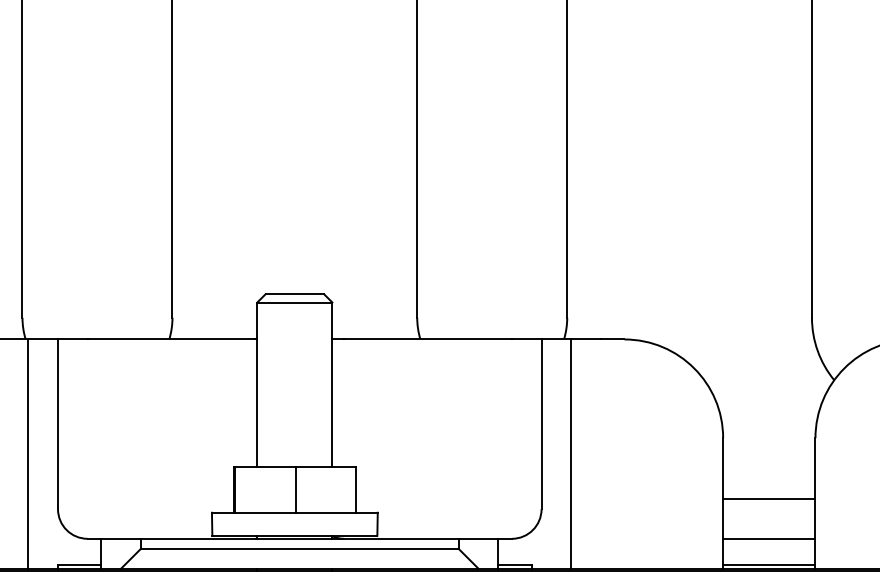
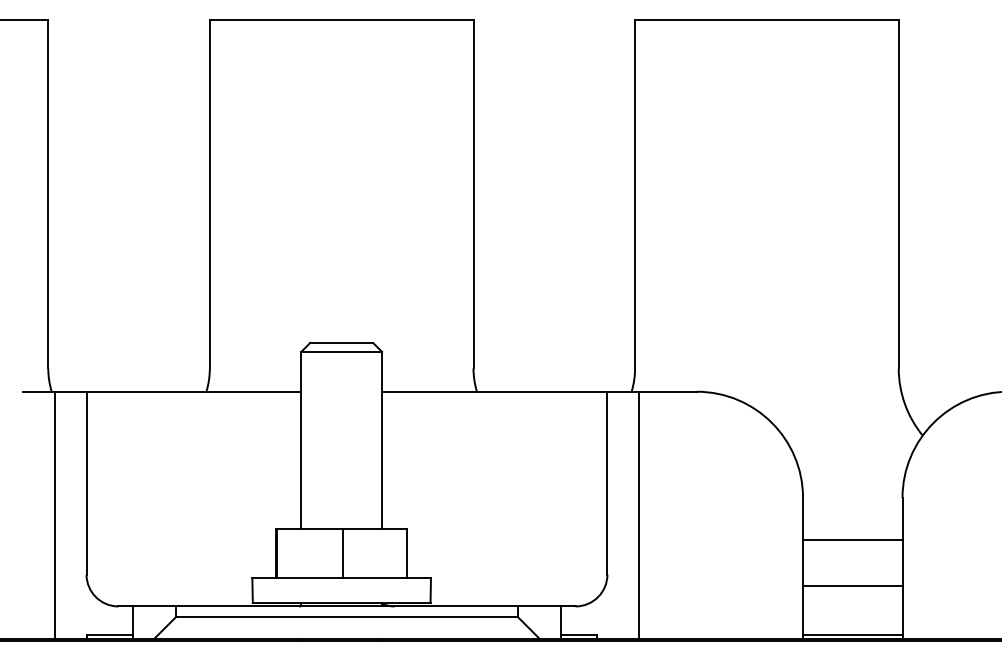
line: (769, 498) -> (852, 539), moved
line: (769, 538) -> (852, 586), moved

